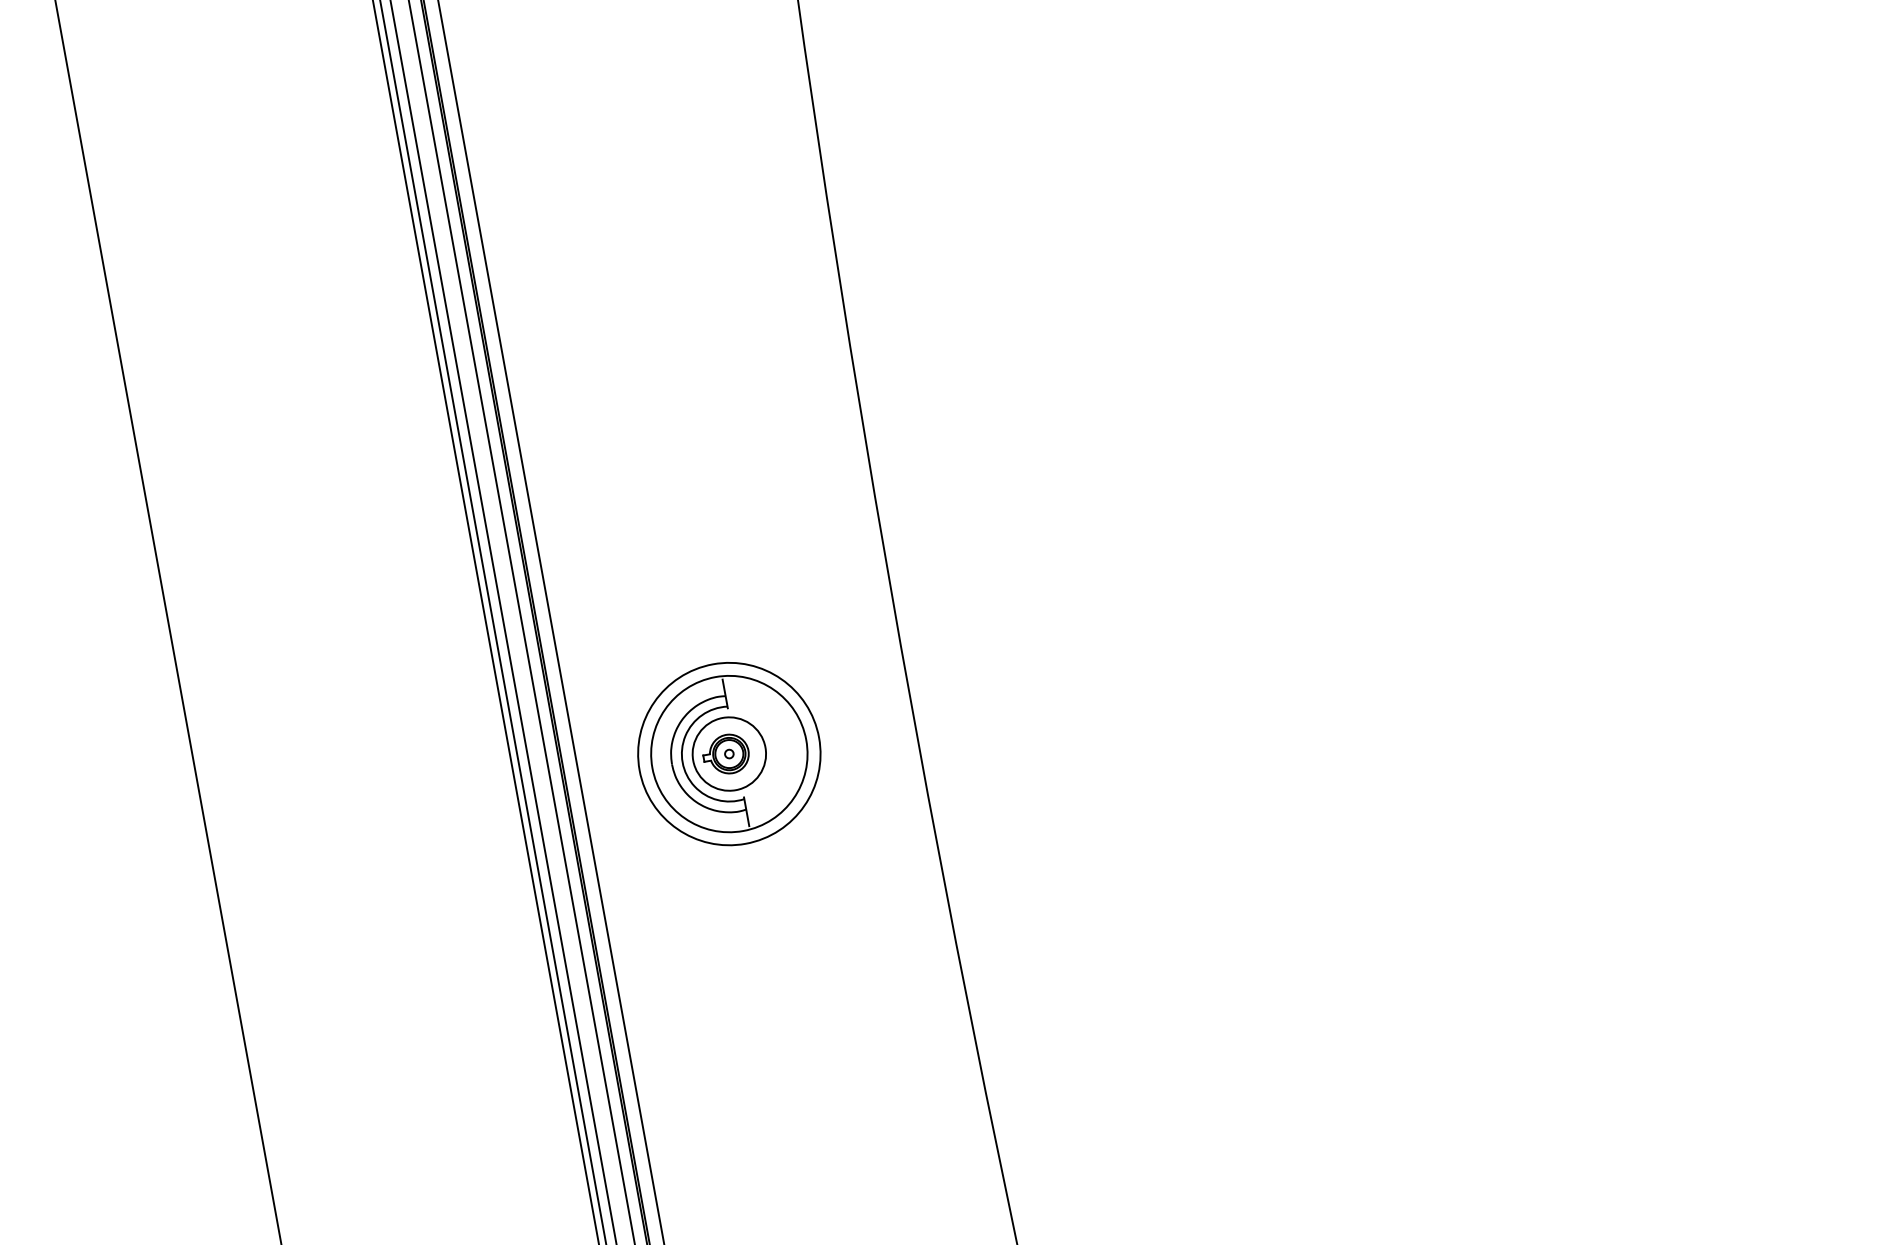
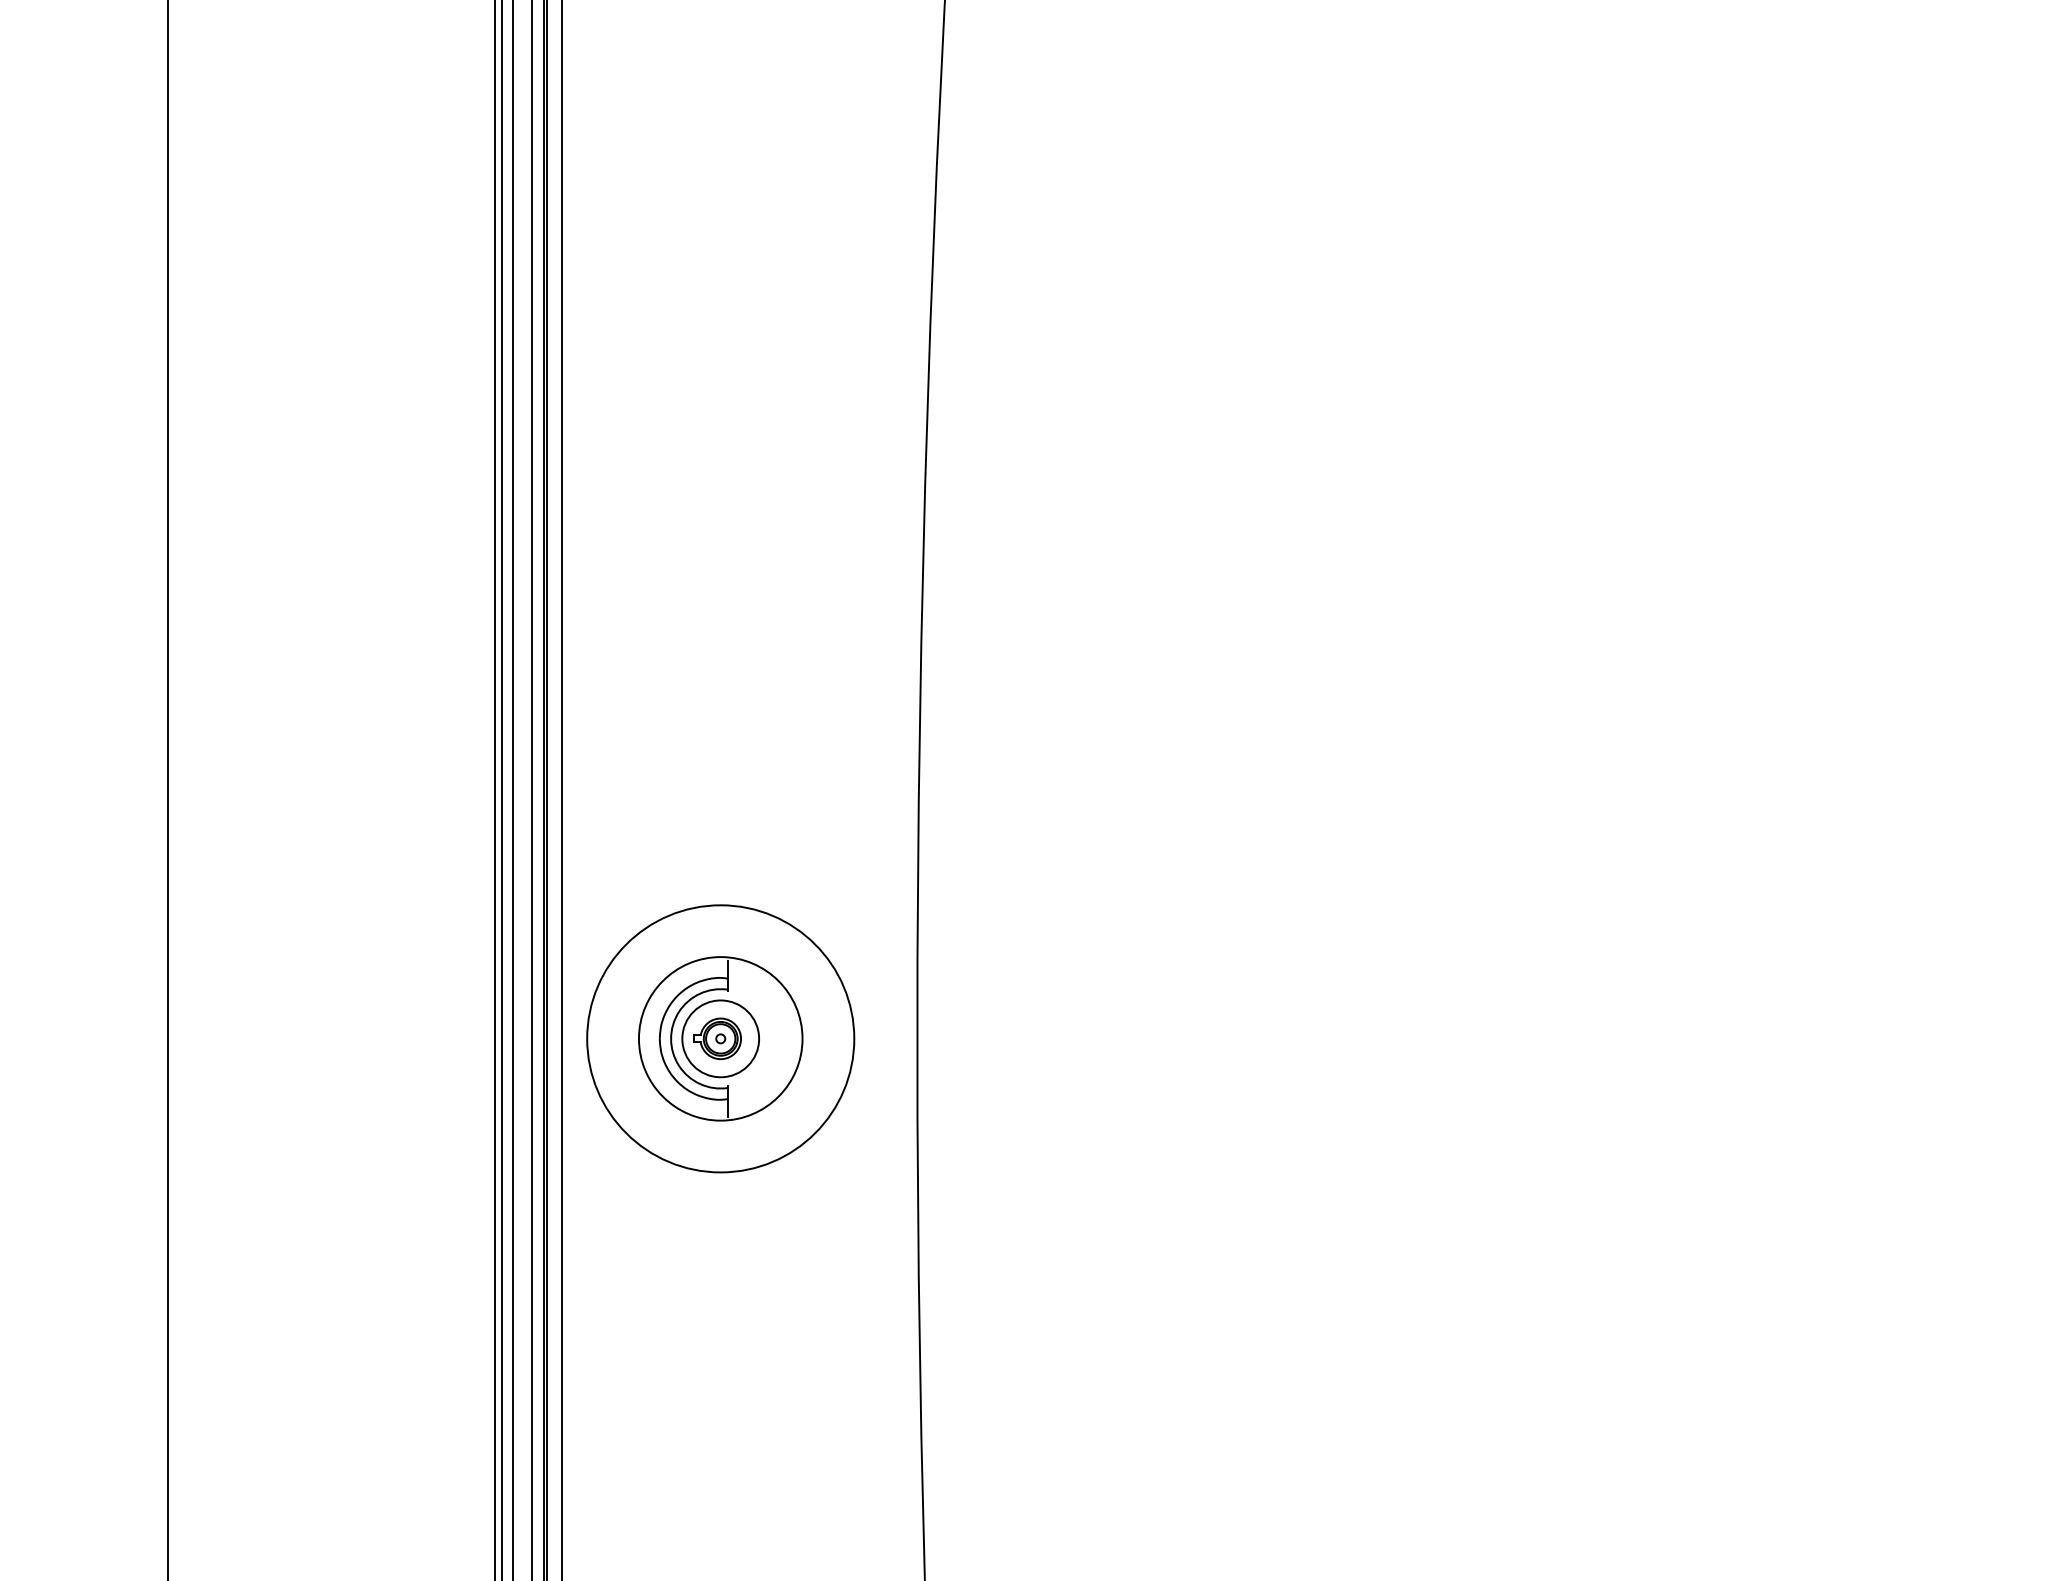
circle: (729, 753) -> (720, 1038), size x1.4

